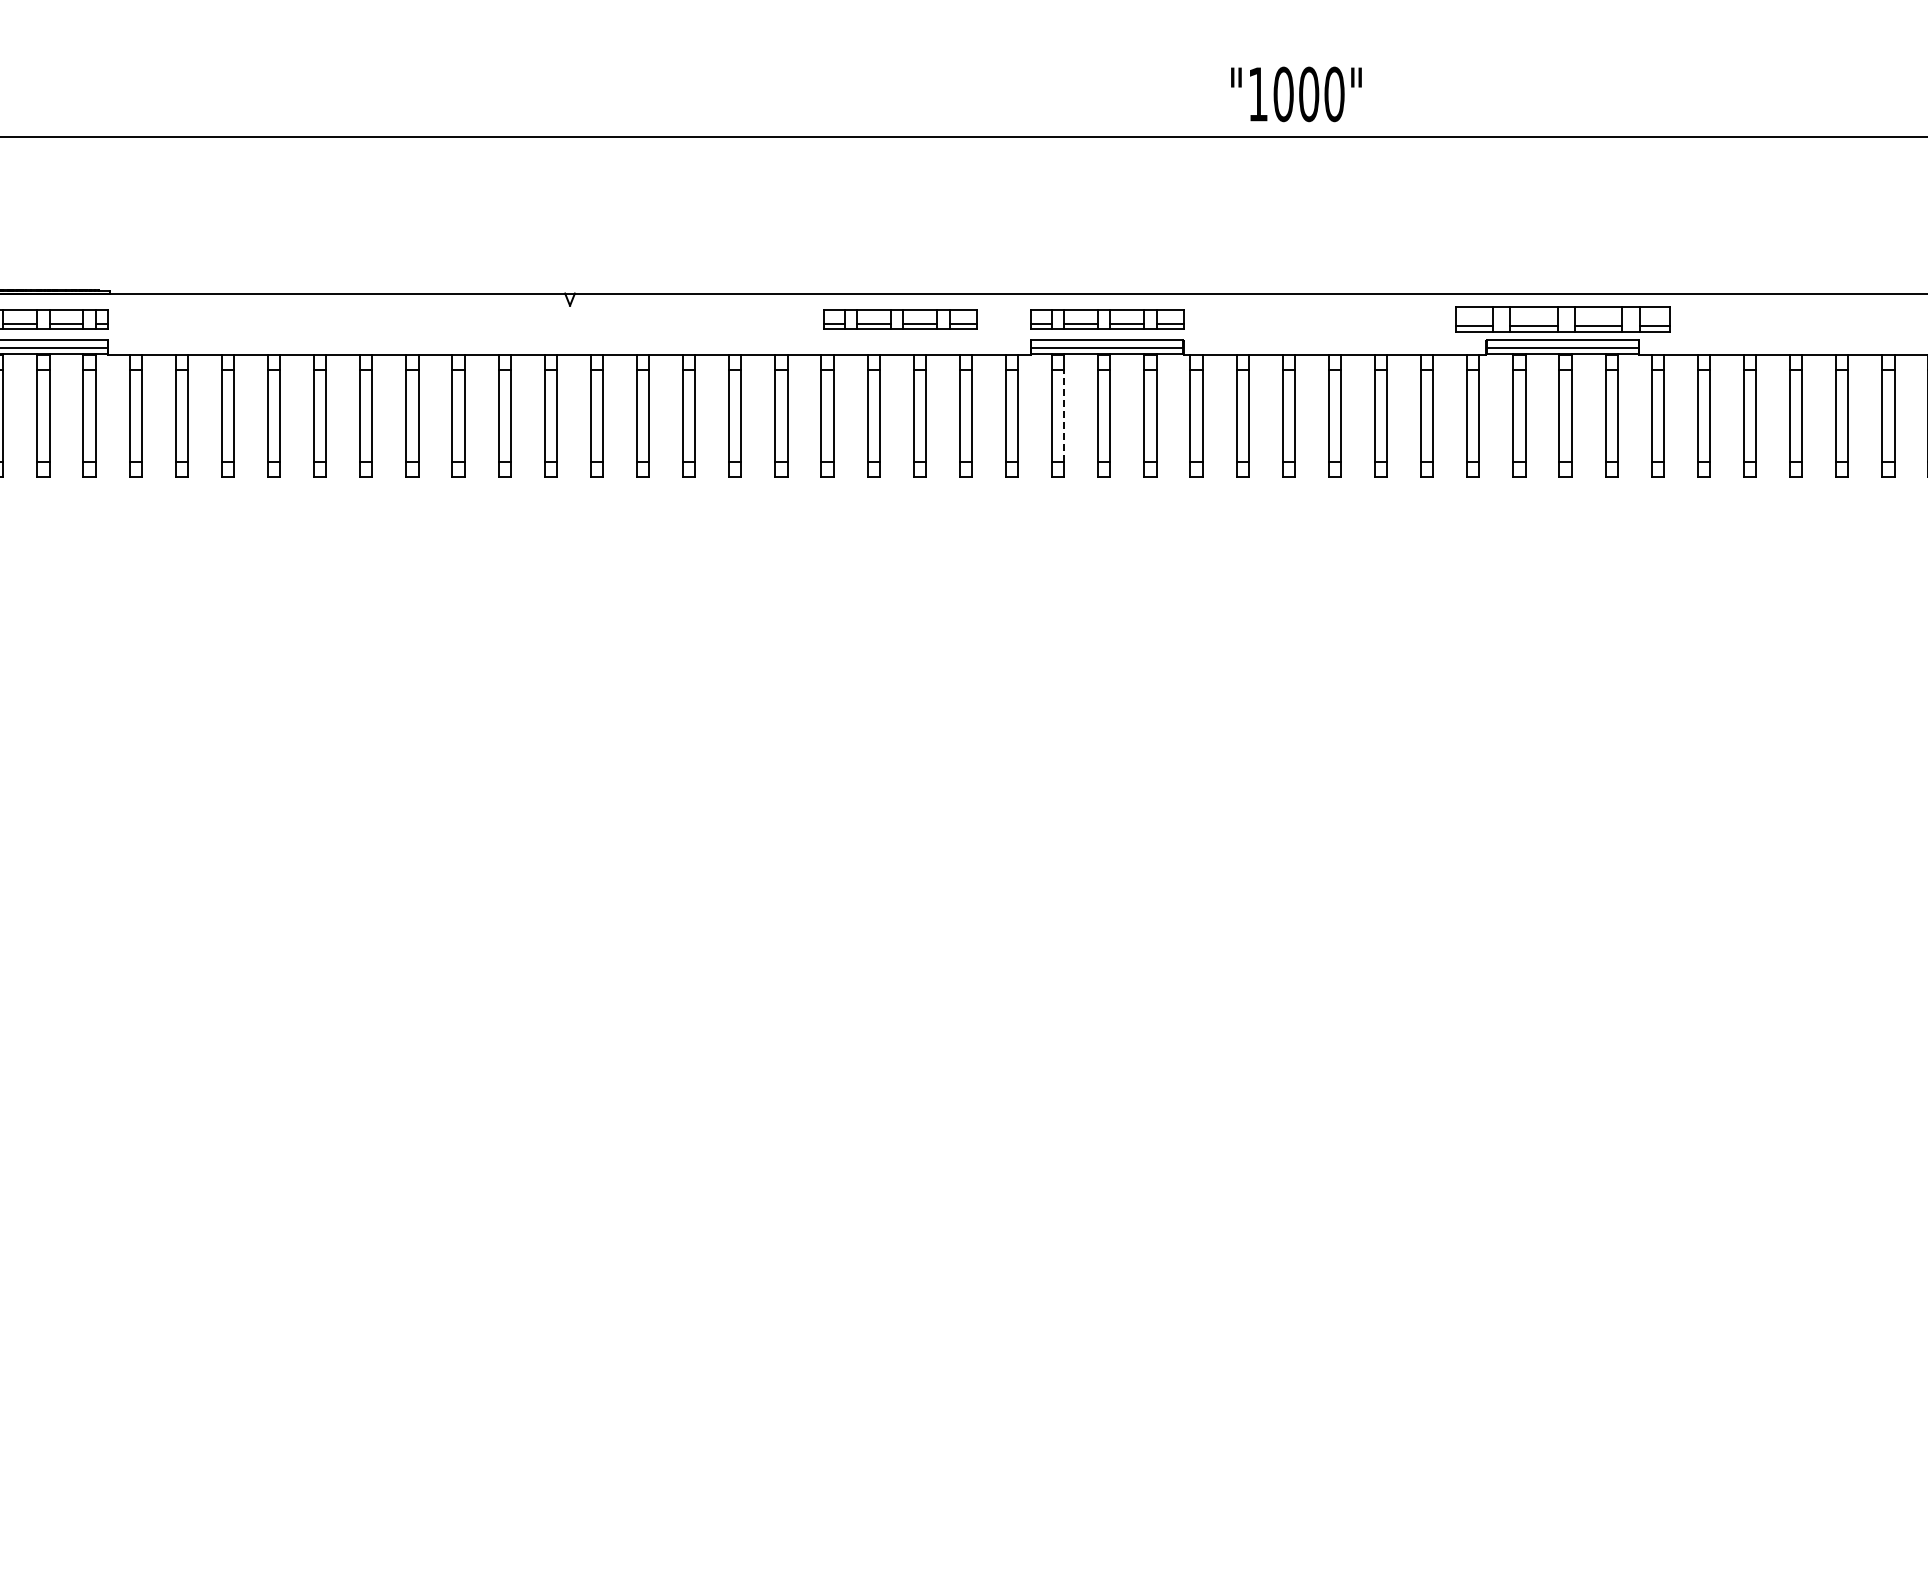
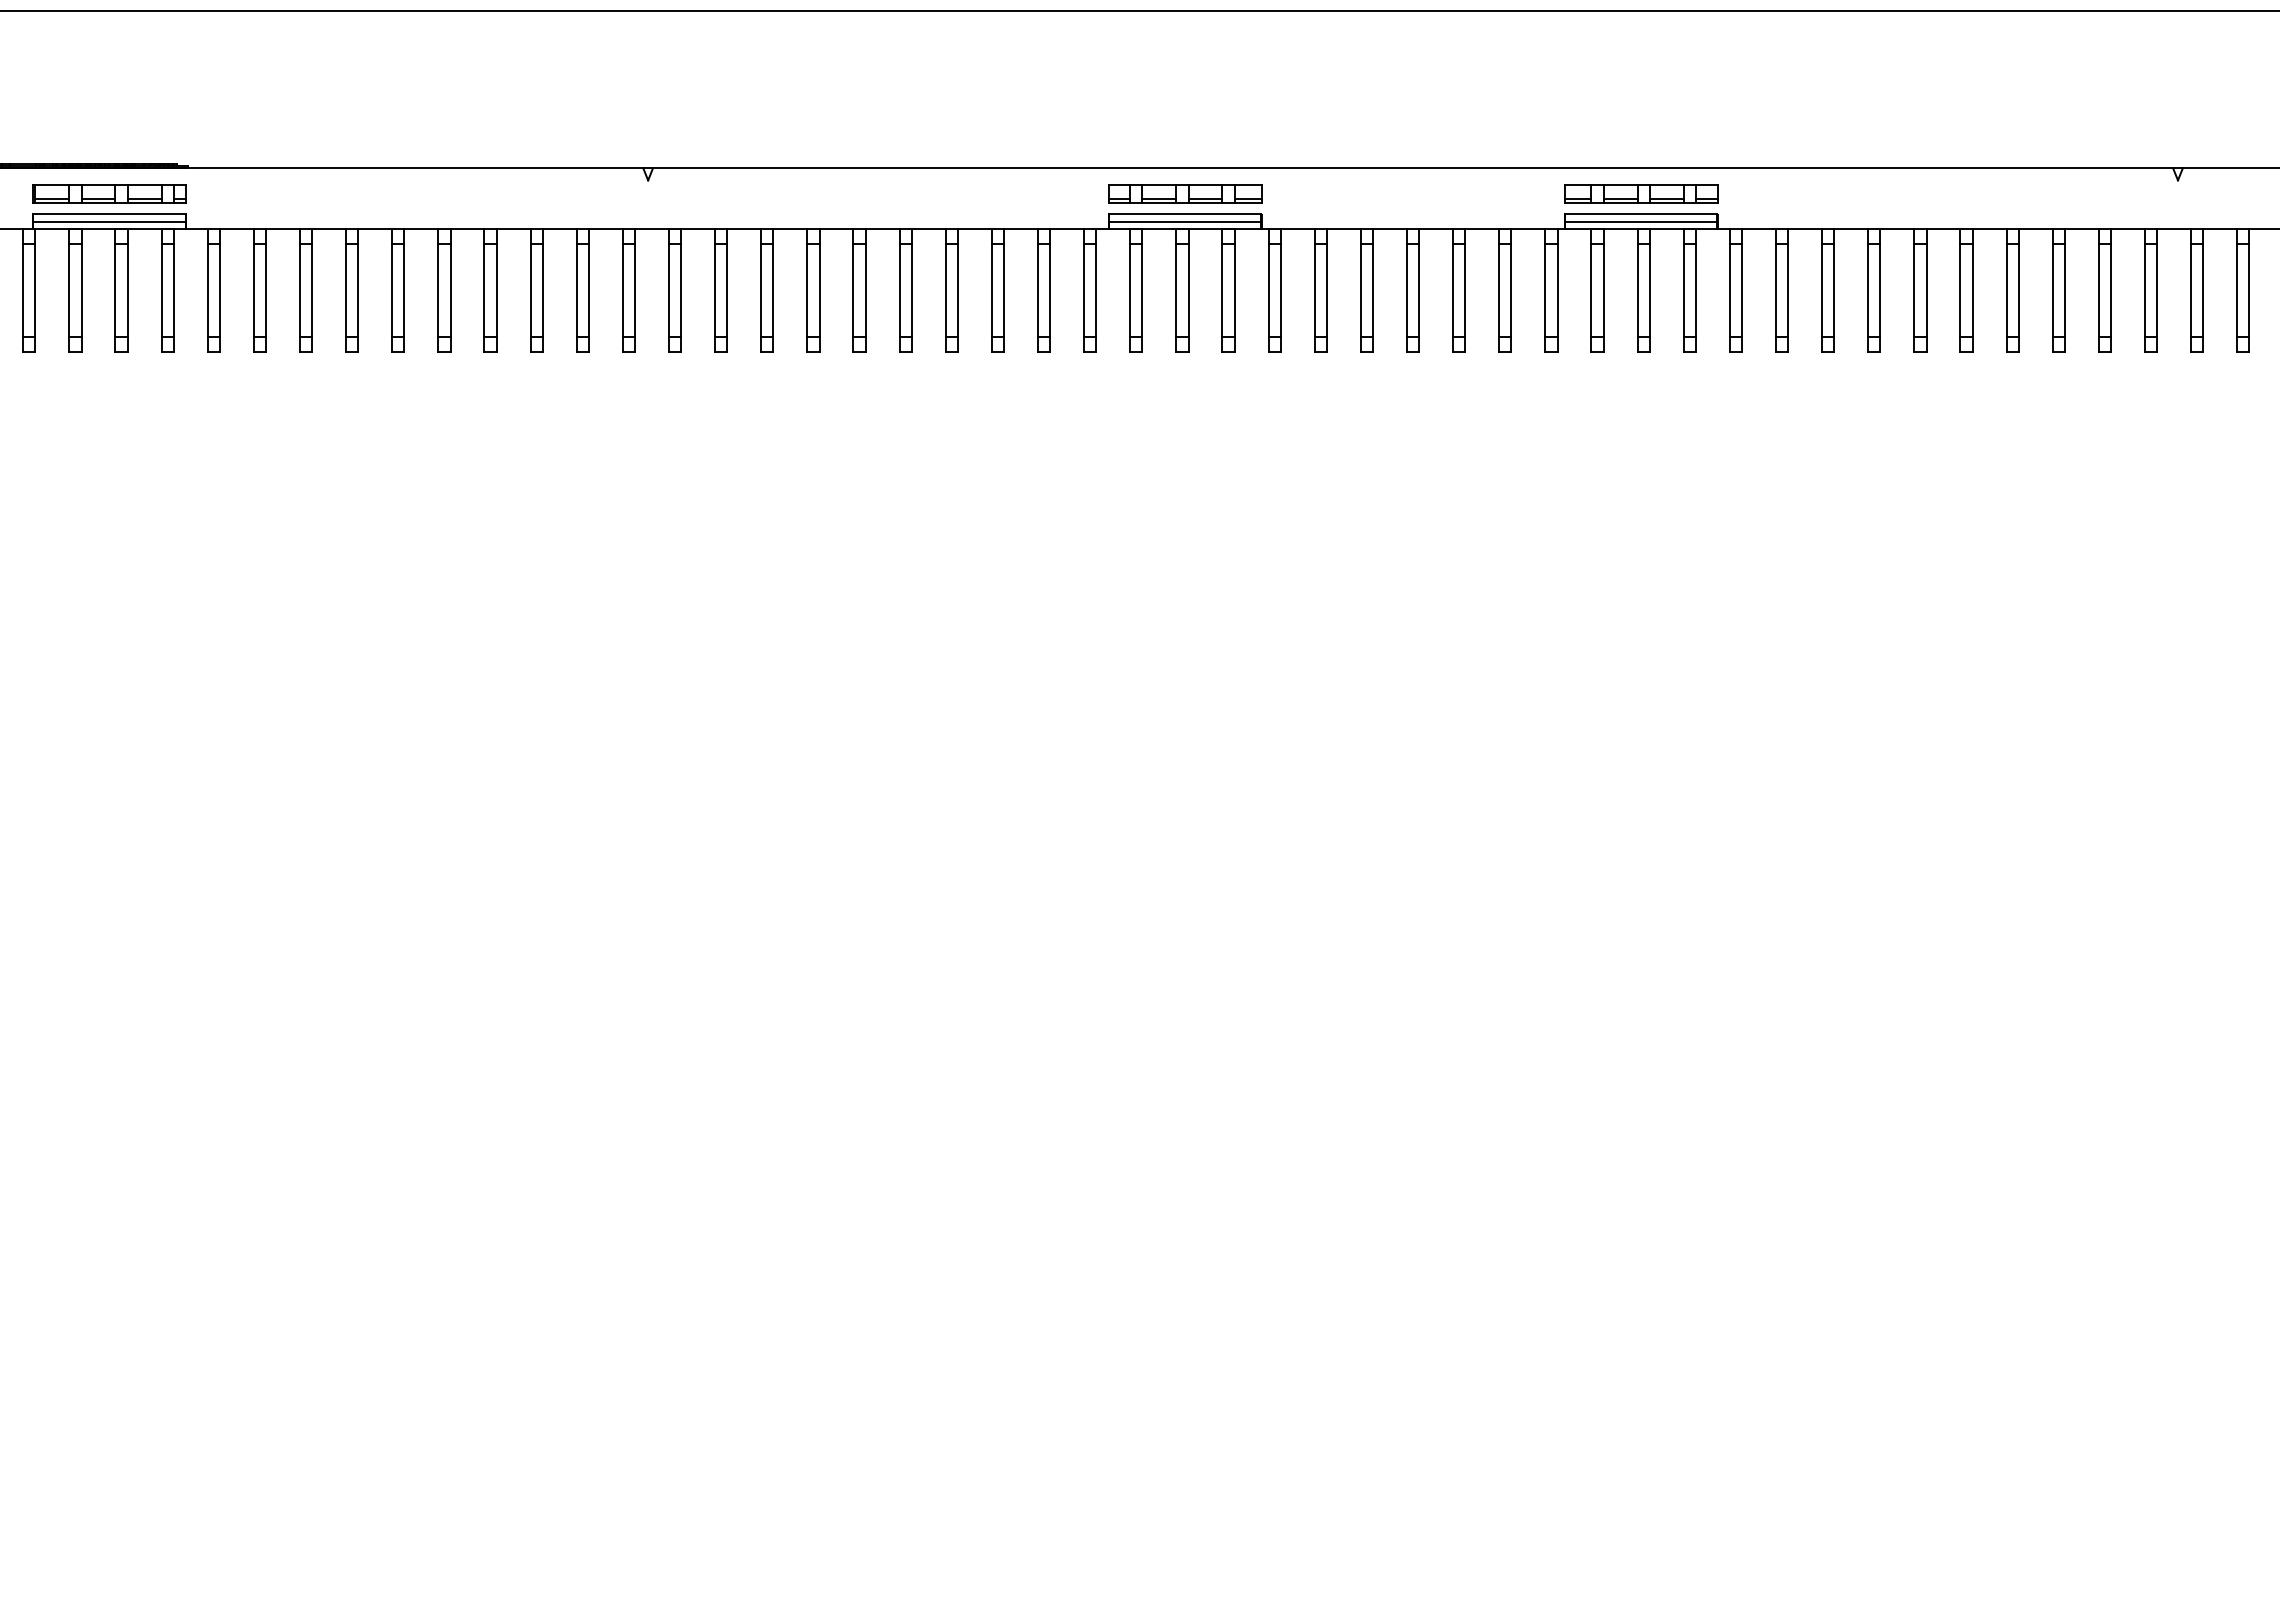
part: (900, 318) -> (978, 193), removed
part: (1563, 318) -> (1641, 193), size x0.71
line: (1064, 415) -> (1142, 290), dashed -> solid

